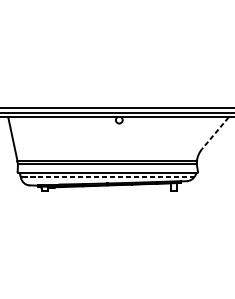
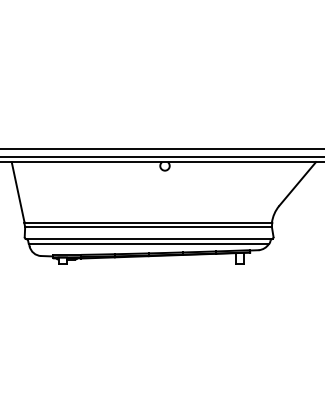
line: (215, 132) -> (297, 183), dashed -> solid
line: (107, 176) -> (148, 243), dashed -> solid

